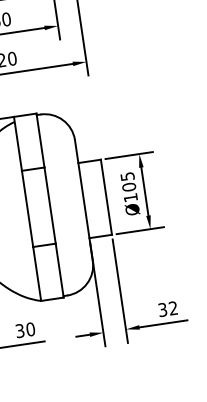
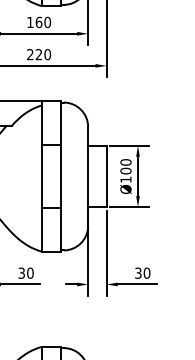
text: (127, 176) -> (125, 162), Ø105 -> Ø100
text: (172, 307) -> (146, 272), 32 -> 30

